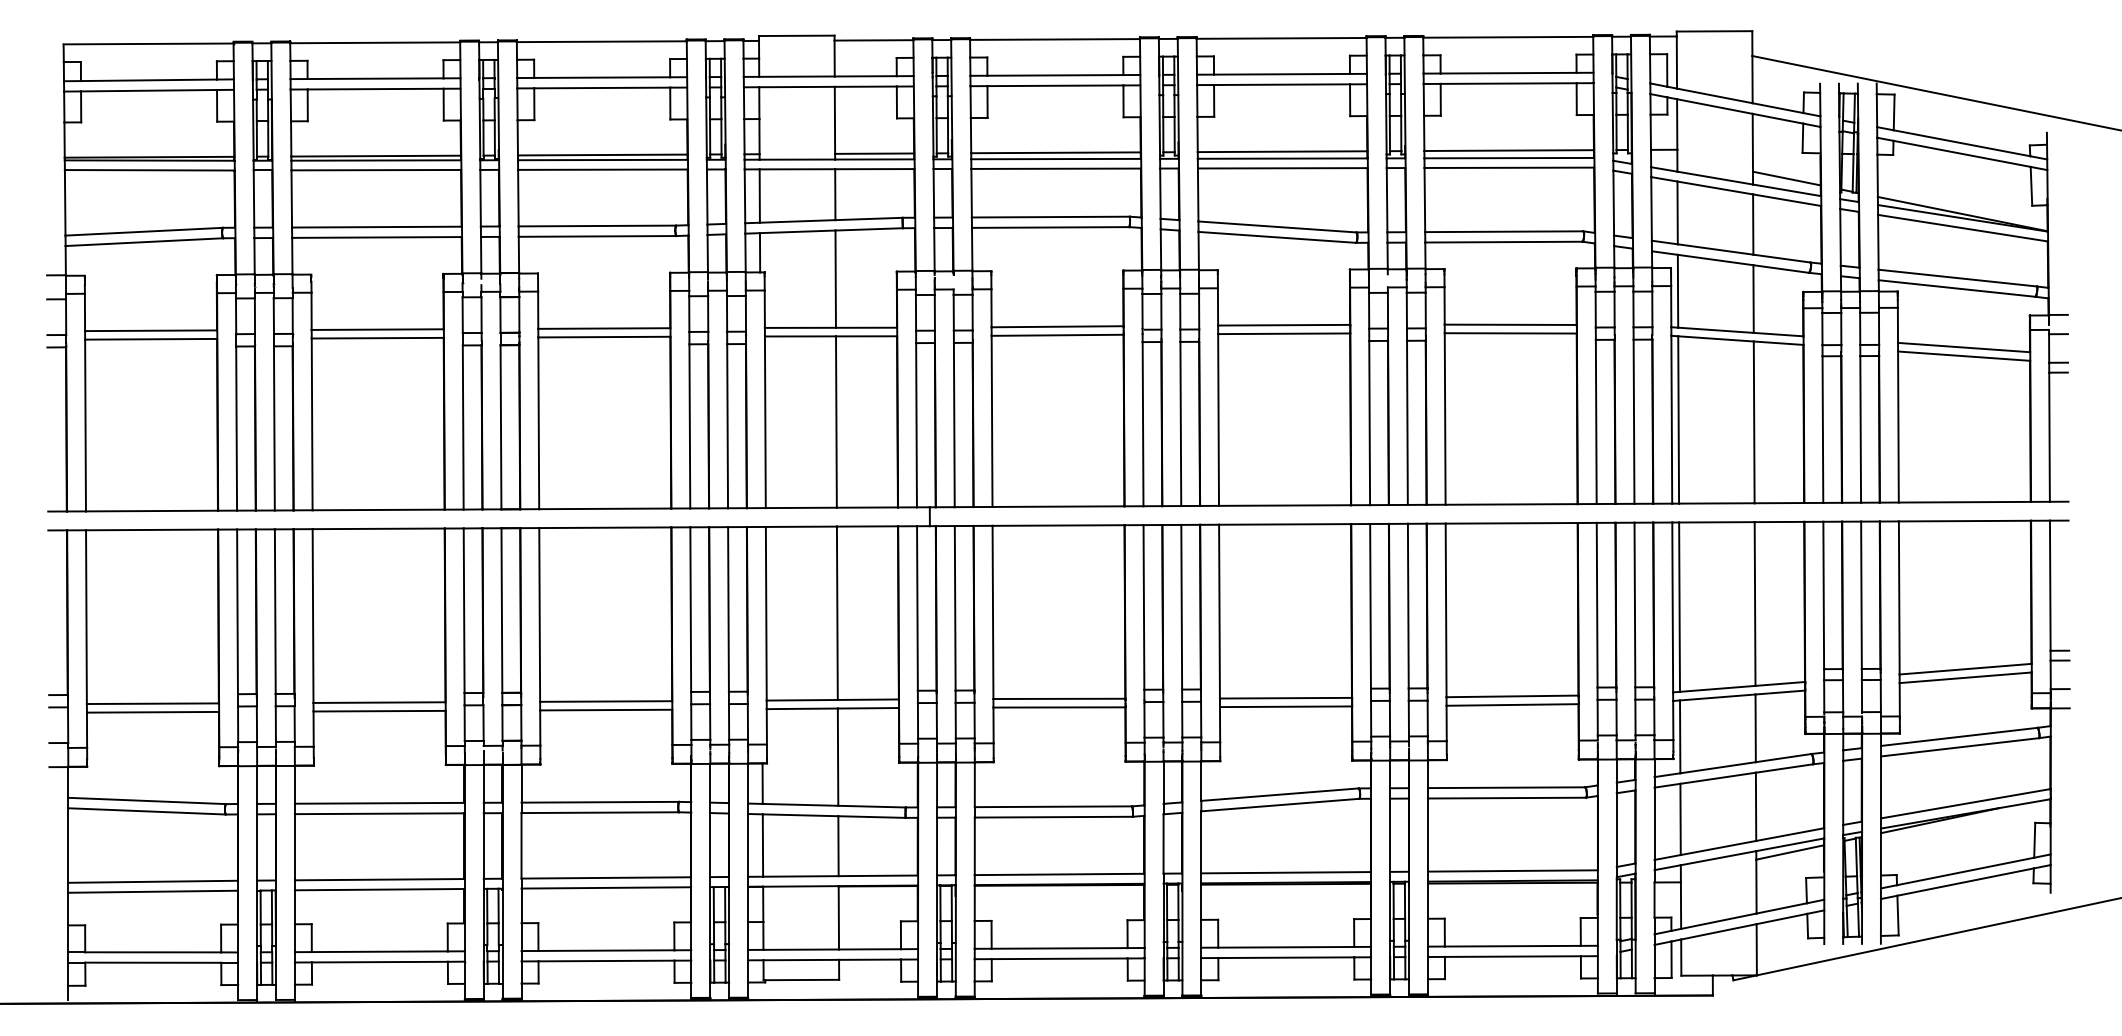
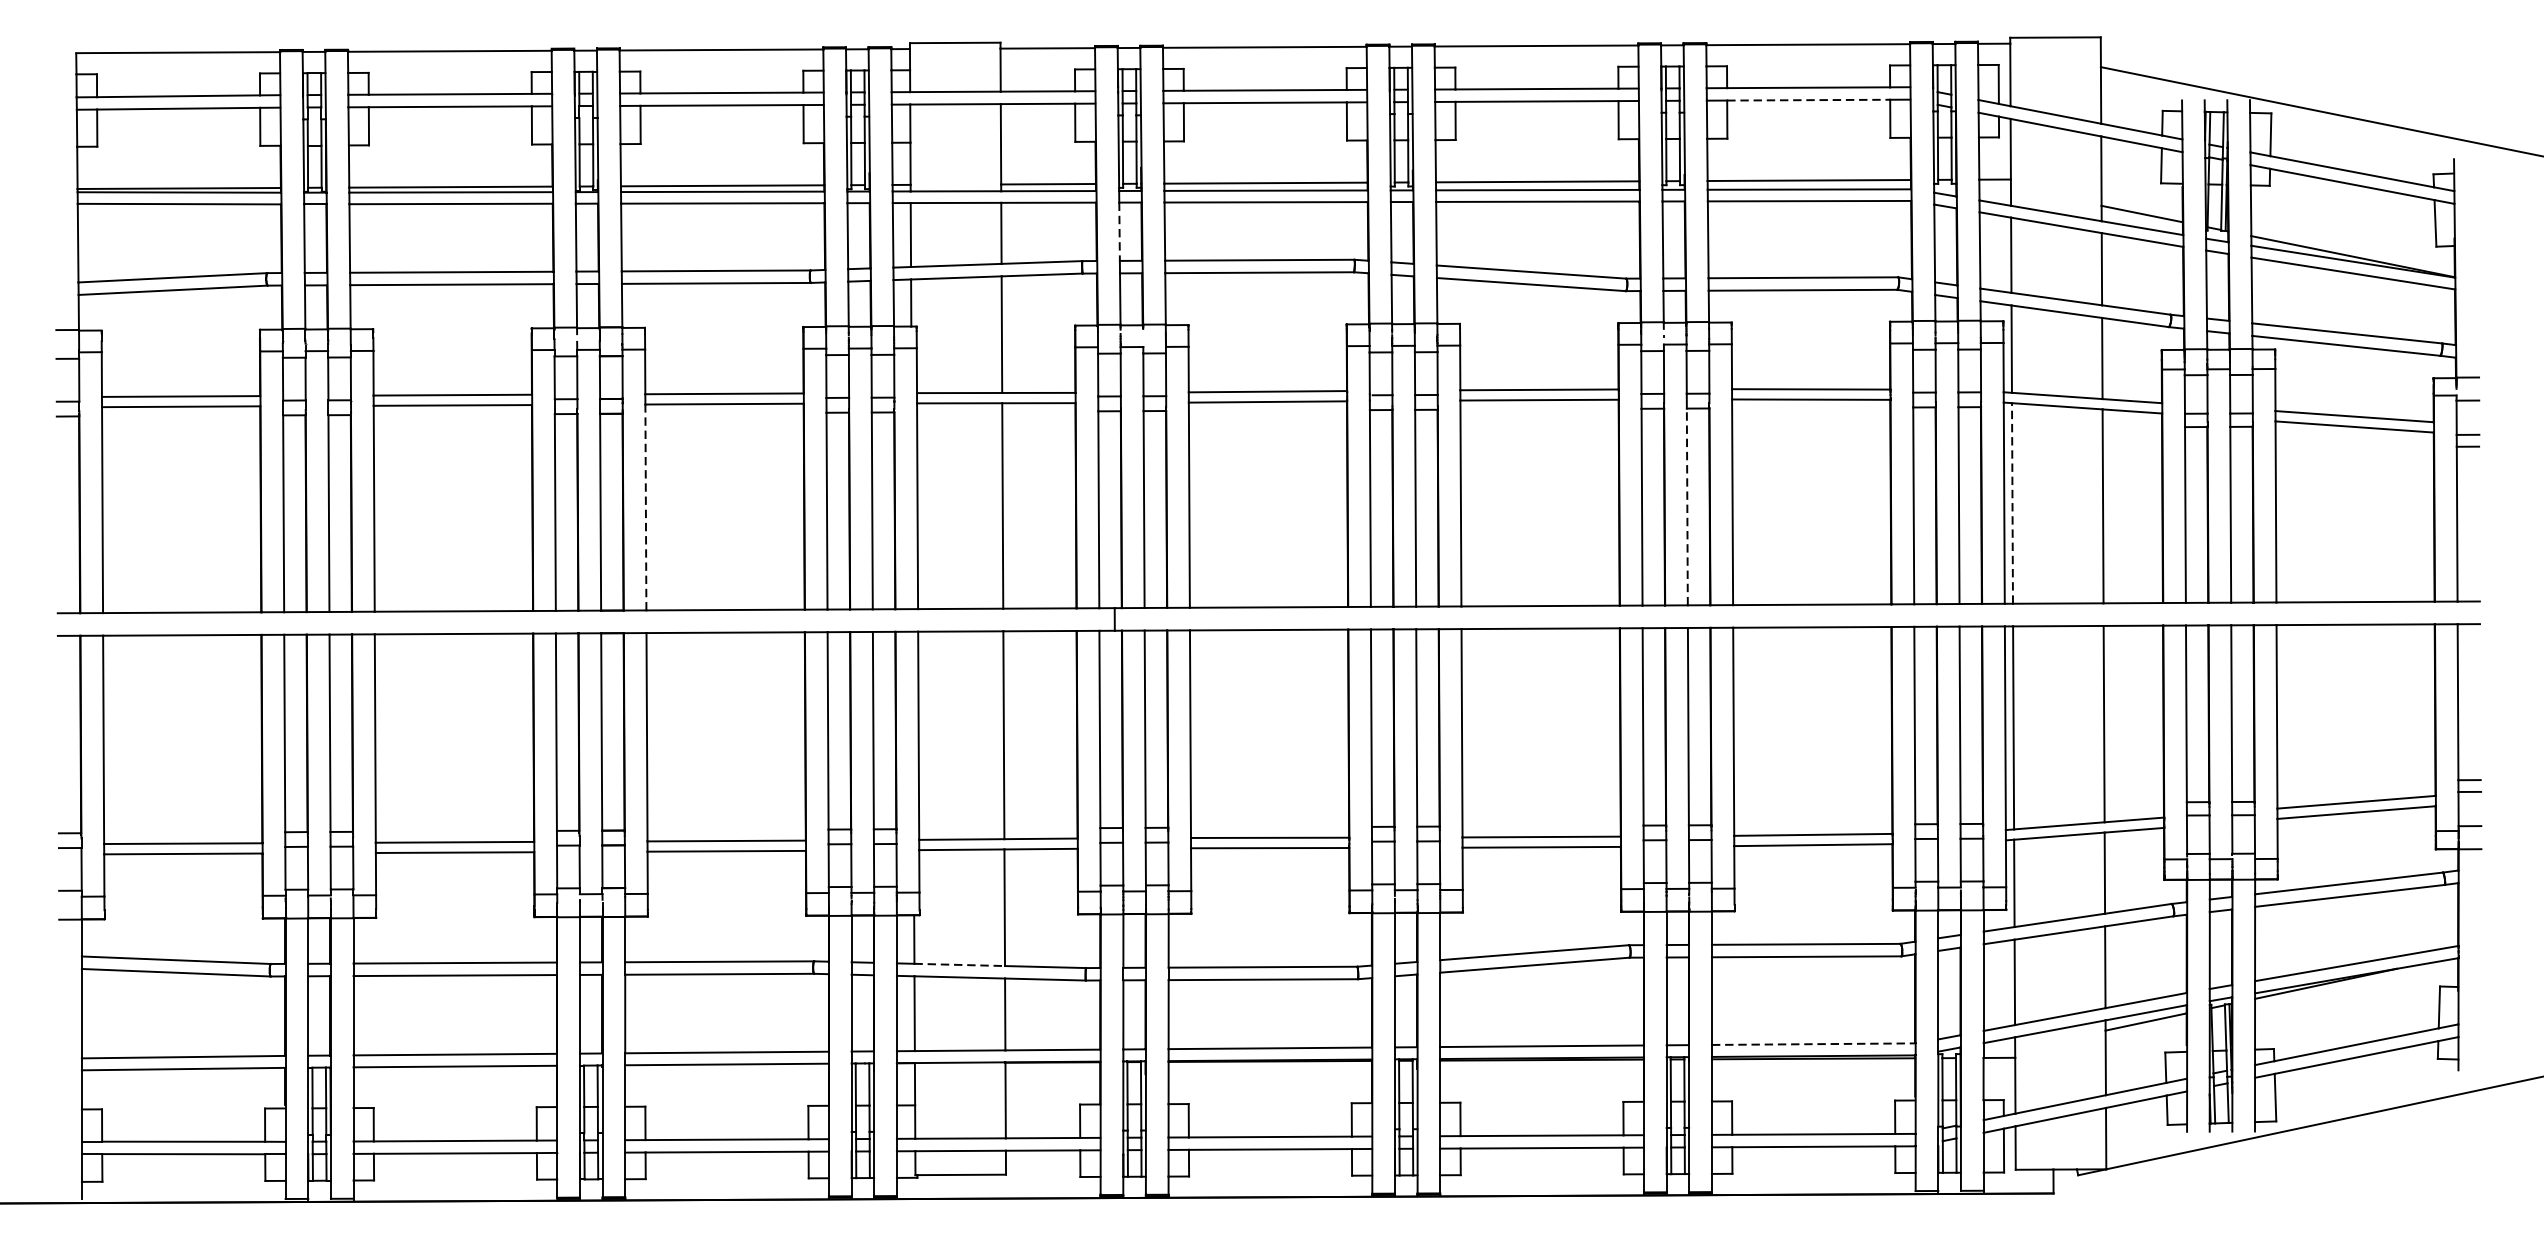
line: (1508, 83) -> (1808, 100), solid -> dashed
line: (933, 193) -> (1119, 231), solid -> dashed
line: (1678, 419) -> (2012, 502), solid -> dashed
line: (1407, 422) -> (1687, 506), solid -> dashed
line: (538, 423) -> (645, 507), solid -> dashed
line: (800, 804) -> (959, 964), solid -> dashed
line: (1512, 870) -> (1813, 1043), solid -> dashed

